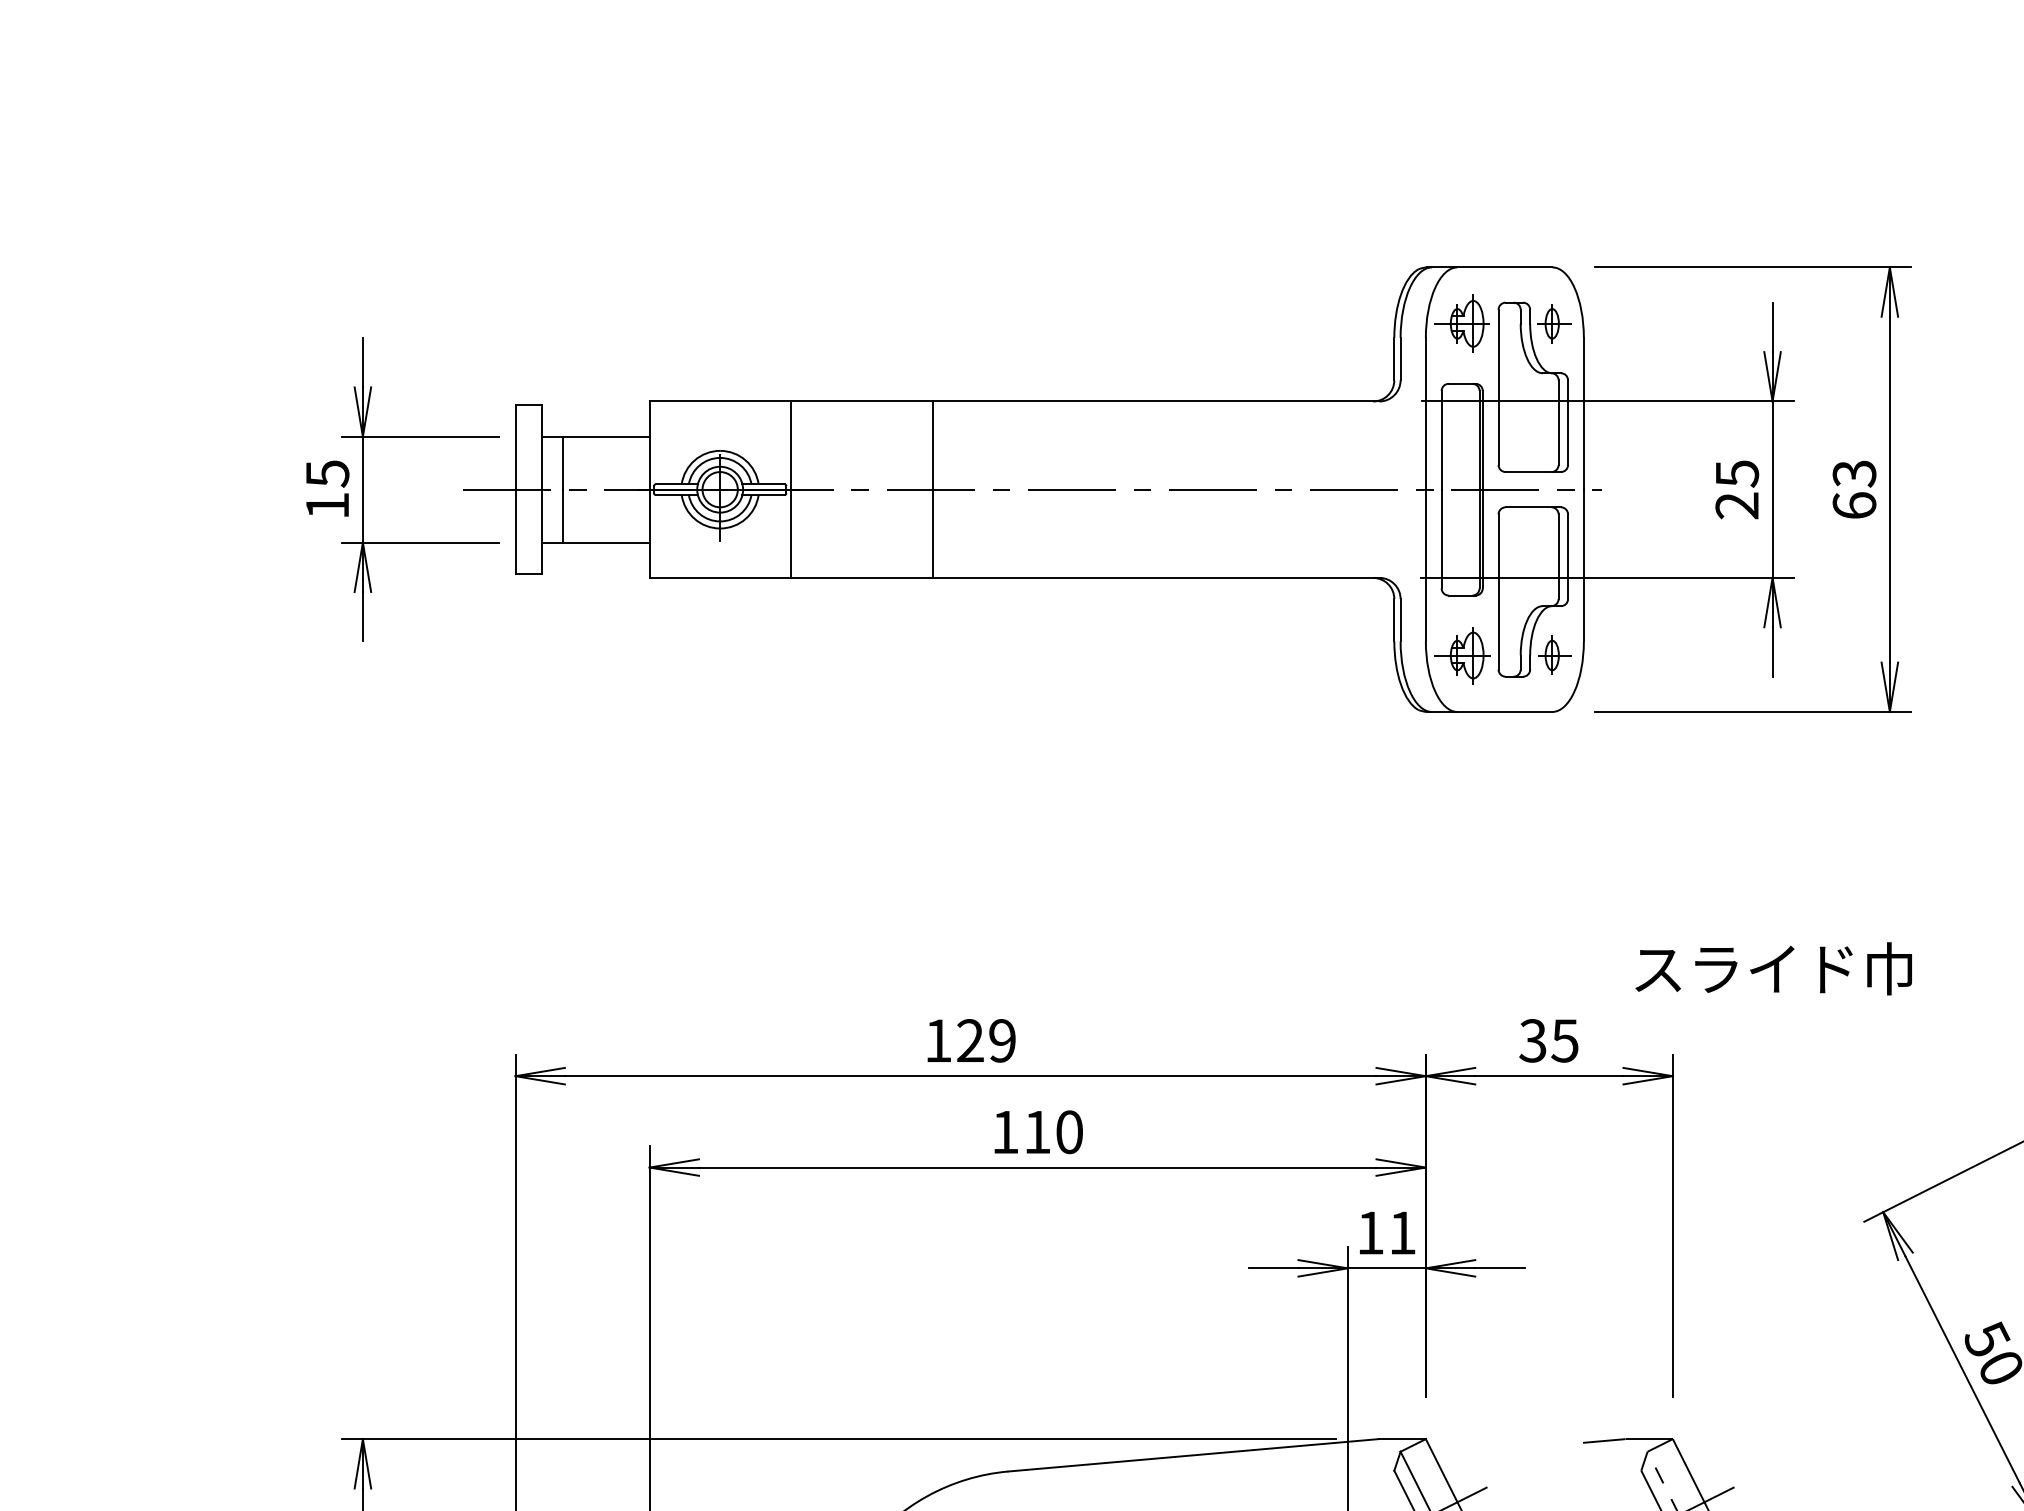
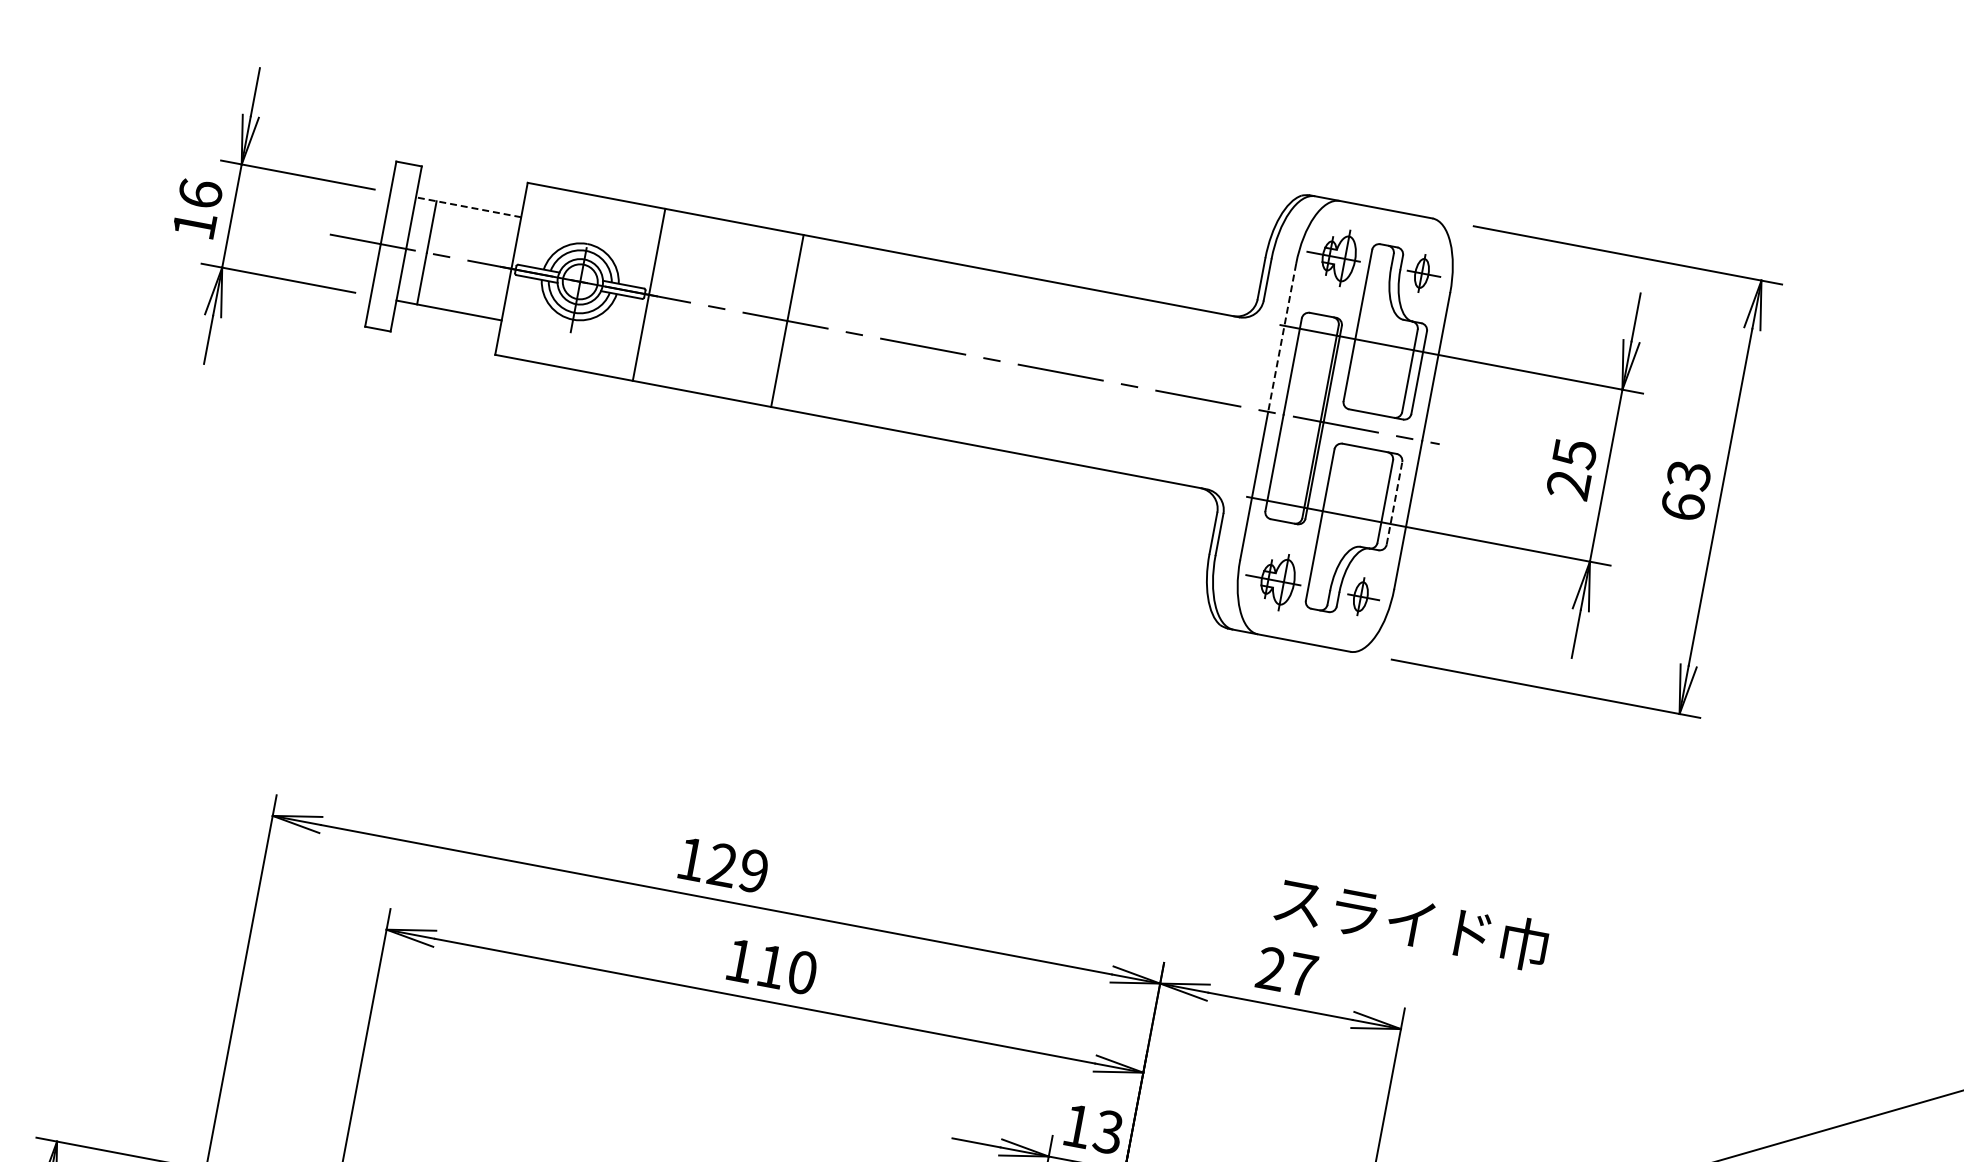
line: (1425, 413) -> (1281, 337), solid -> dashed
line: (595, 436) -> (468, 207), solid -> dashed
text: (327, 473) -> (200, 193), 15 -> 16
line: (1568, 556) -> (1394, 503), solid -> dashed
text: (1773, 968) -> (1411, 922), moved
text: (1548, 1040) -> (1286, 971), 35 -> 27
text: (1401, 1232) -> (1107, 1131), 11 -> 13

